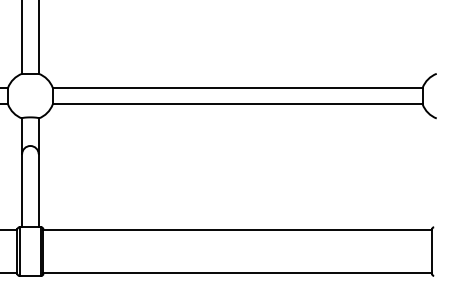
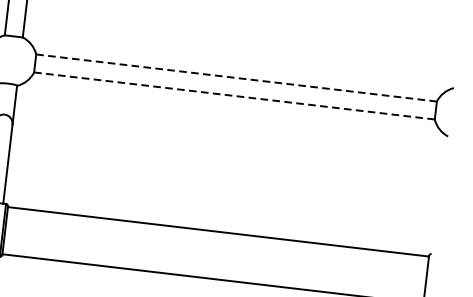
line: (237, 87) -> (236, 77), solid -> dashed
line: (237, 104) -> (234, 96), solid -> dashed

